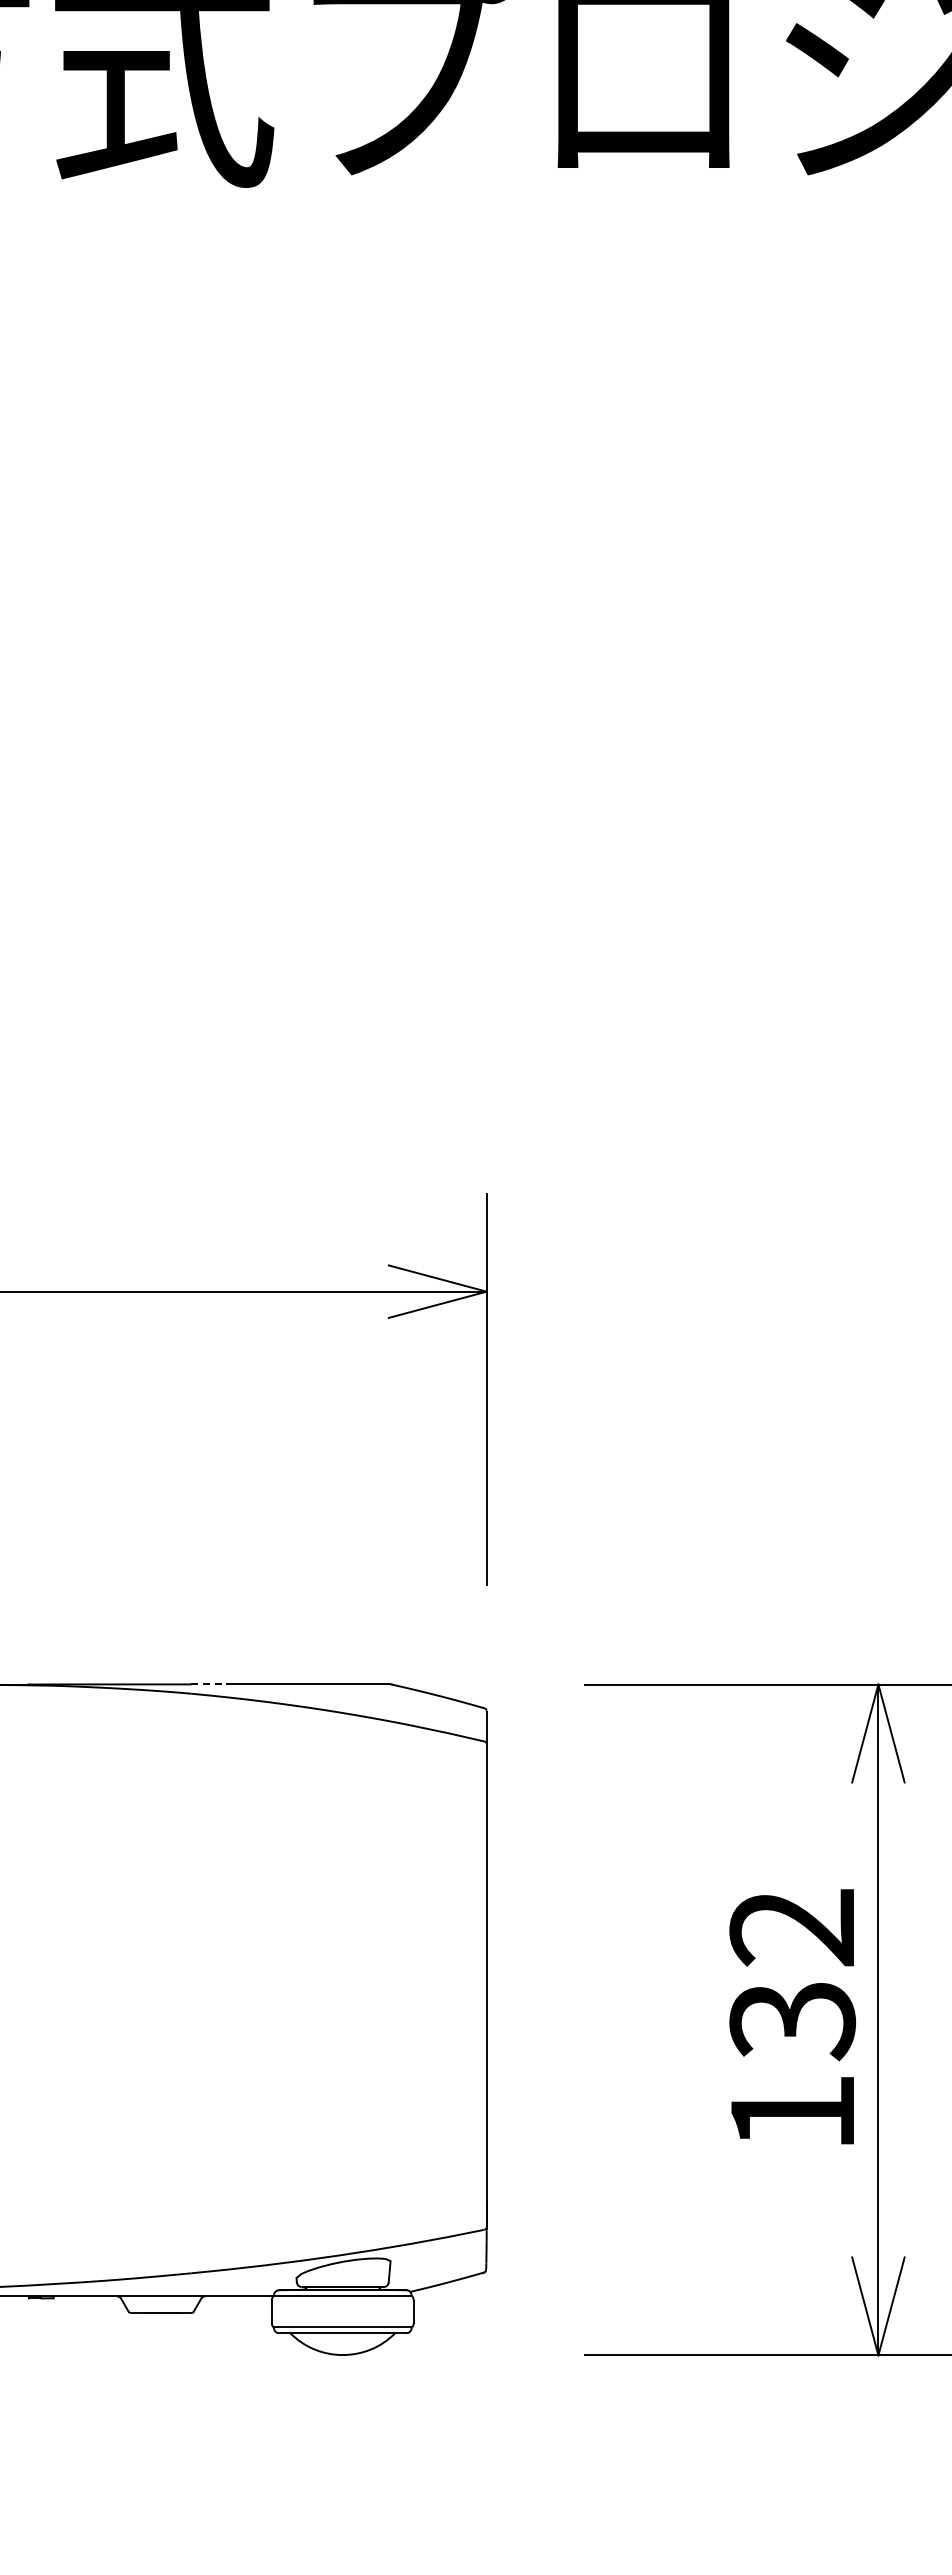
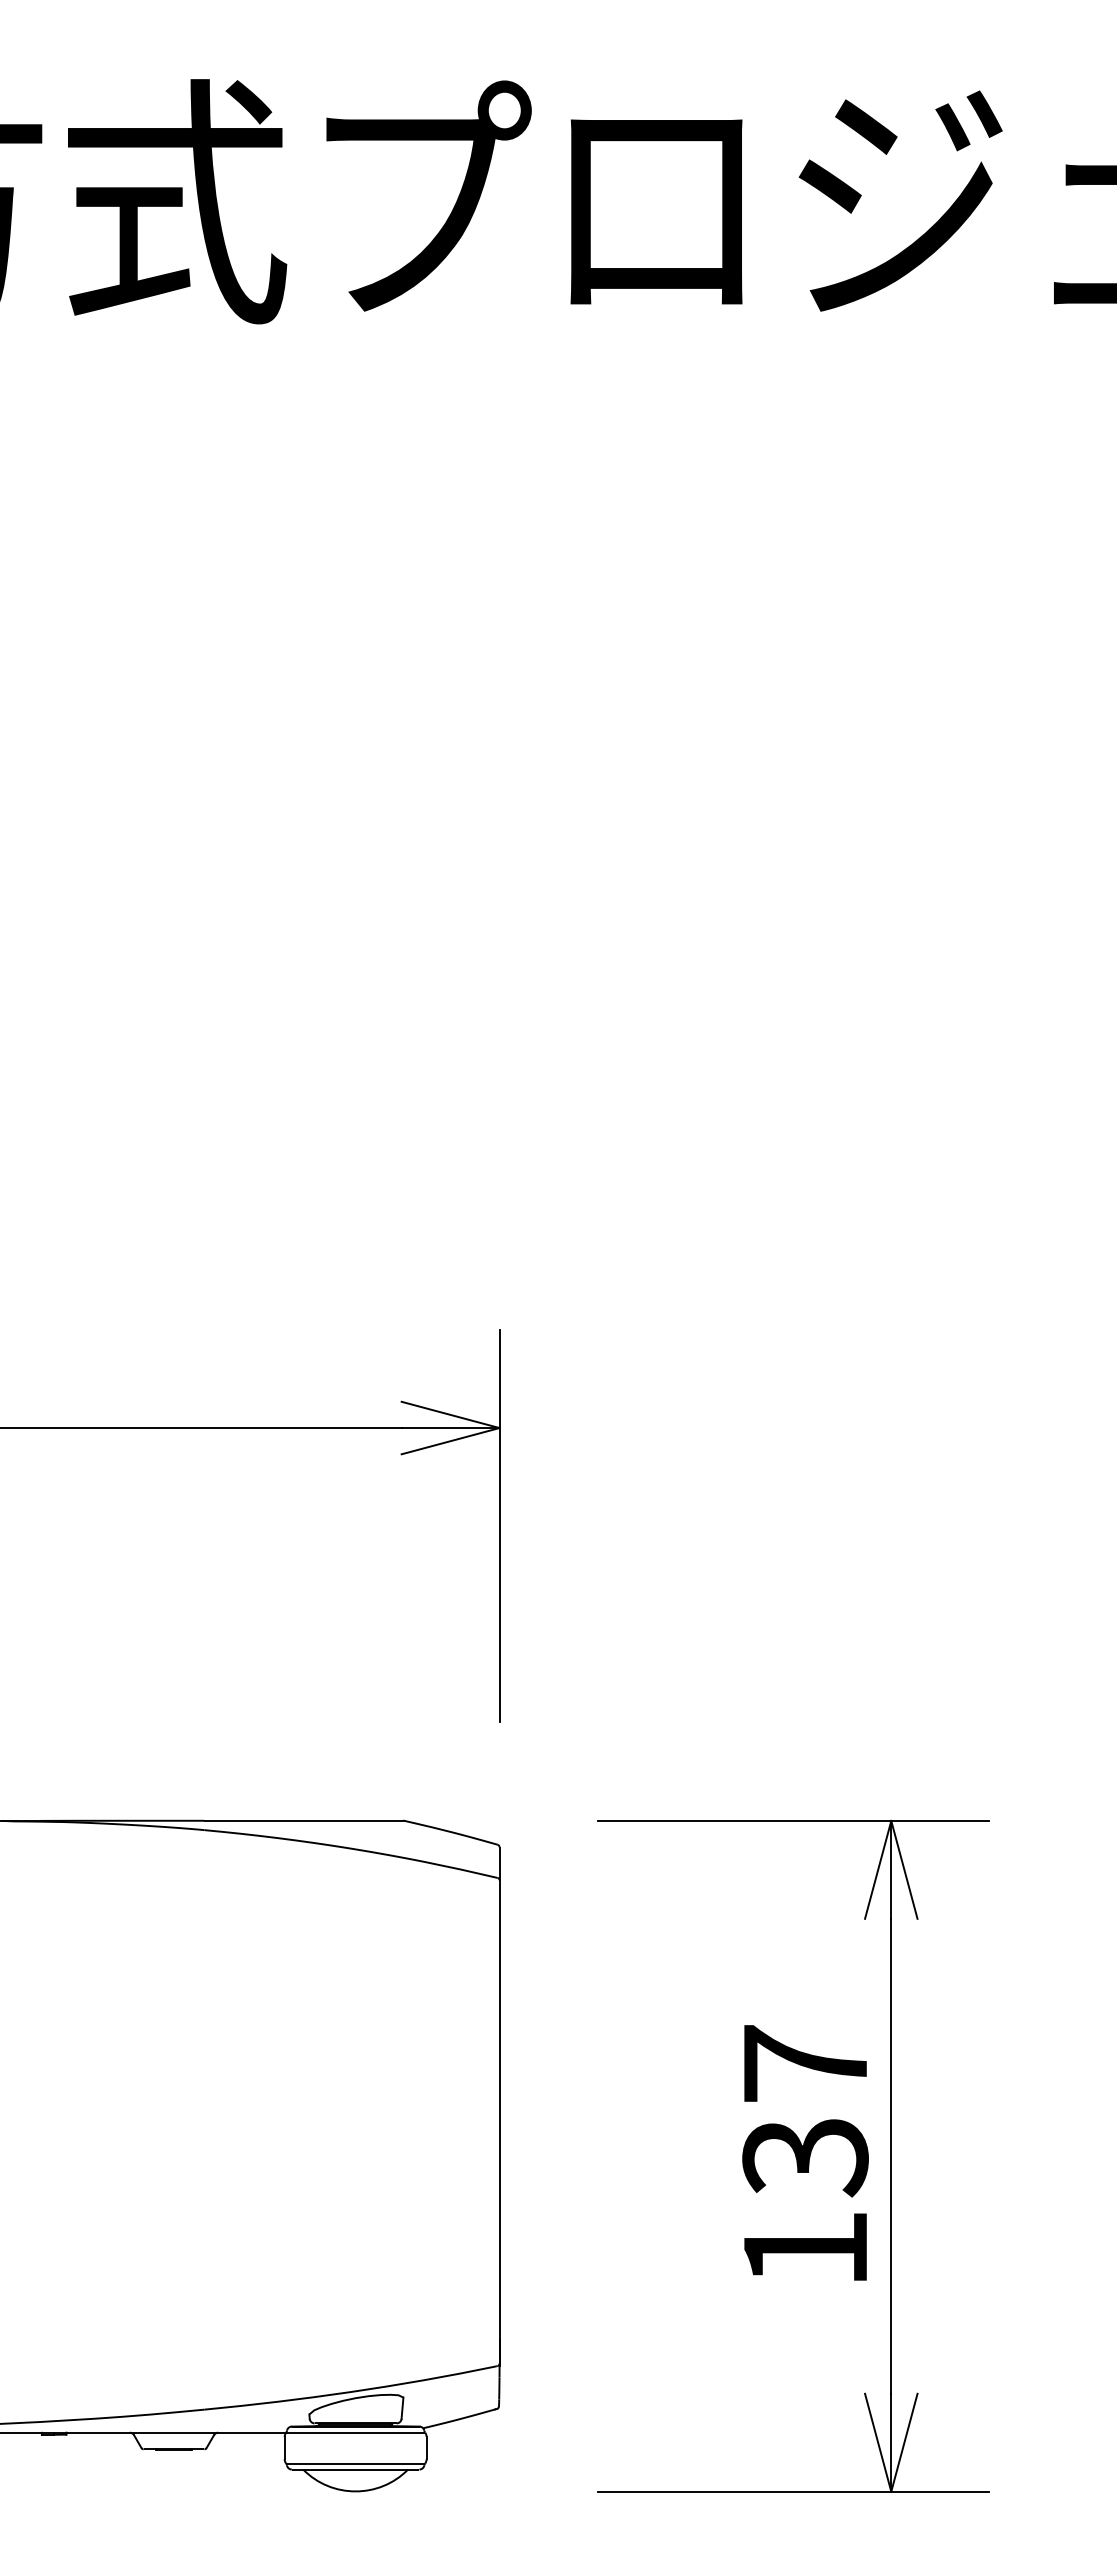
line: (208, 1684) -> (221, 1820), dashed -> solid
text: (791, 1927) -> (804, 2063), 132 -> 137

